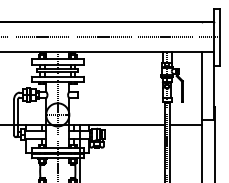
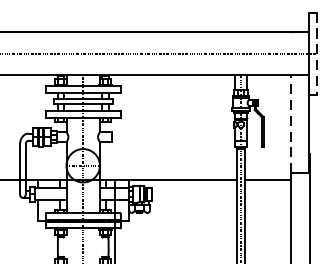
line: (219, 37) -> (316, 54), solid -> dashed
line: (202, 86) -> (291, 124), solid -> dashed

